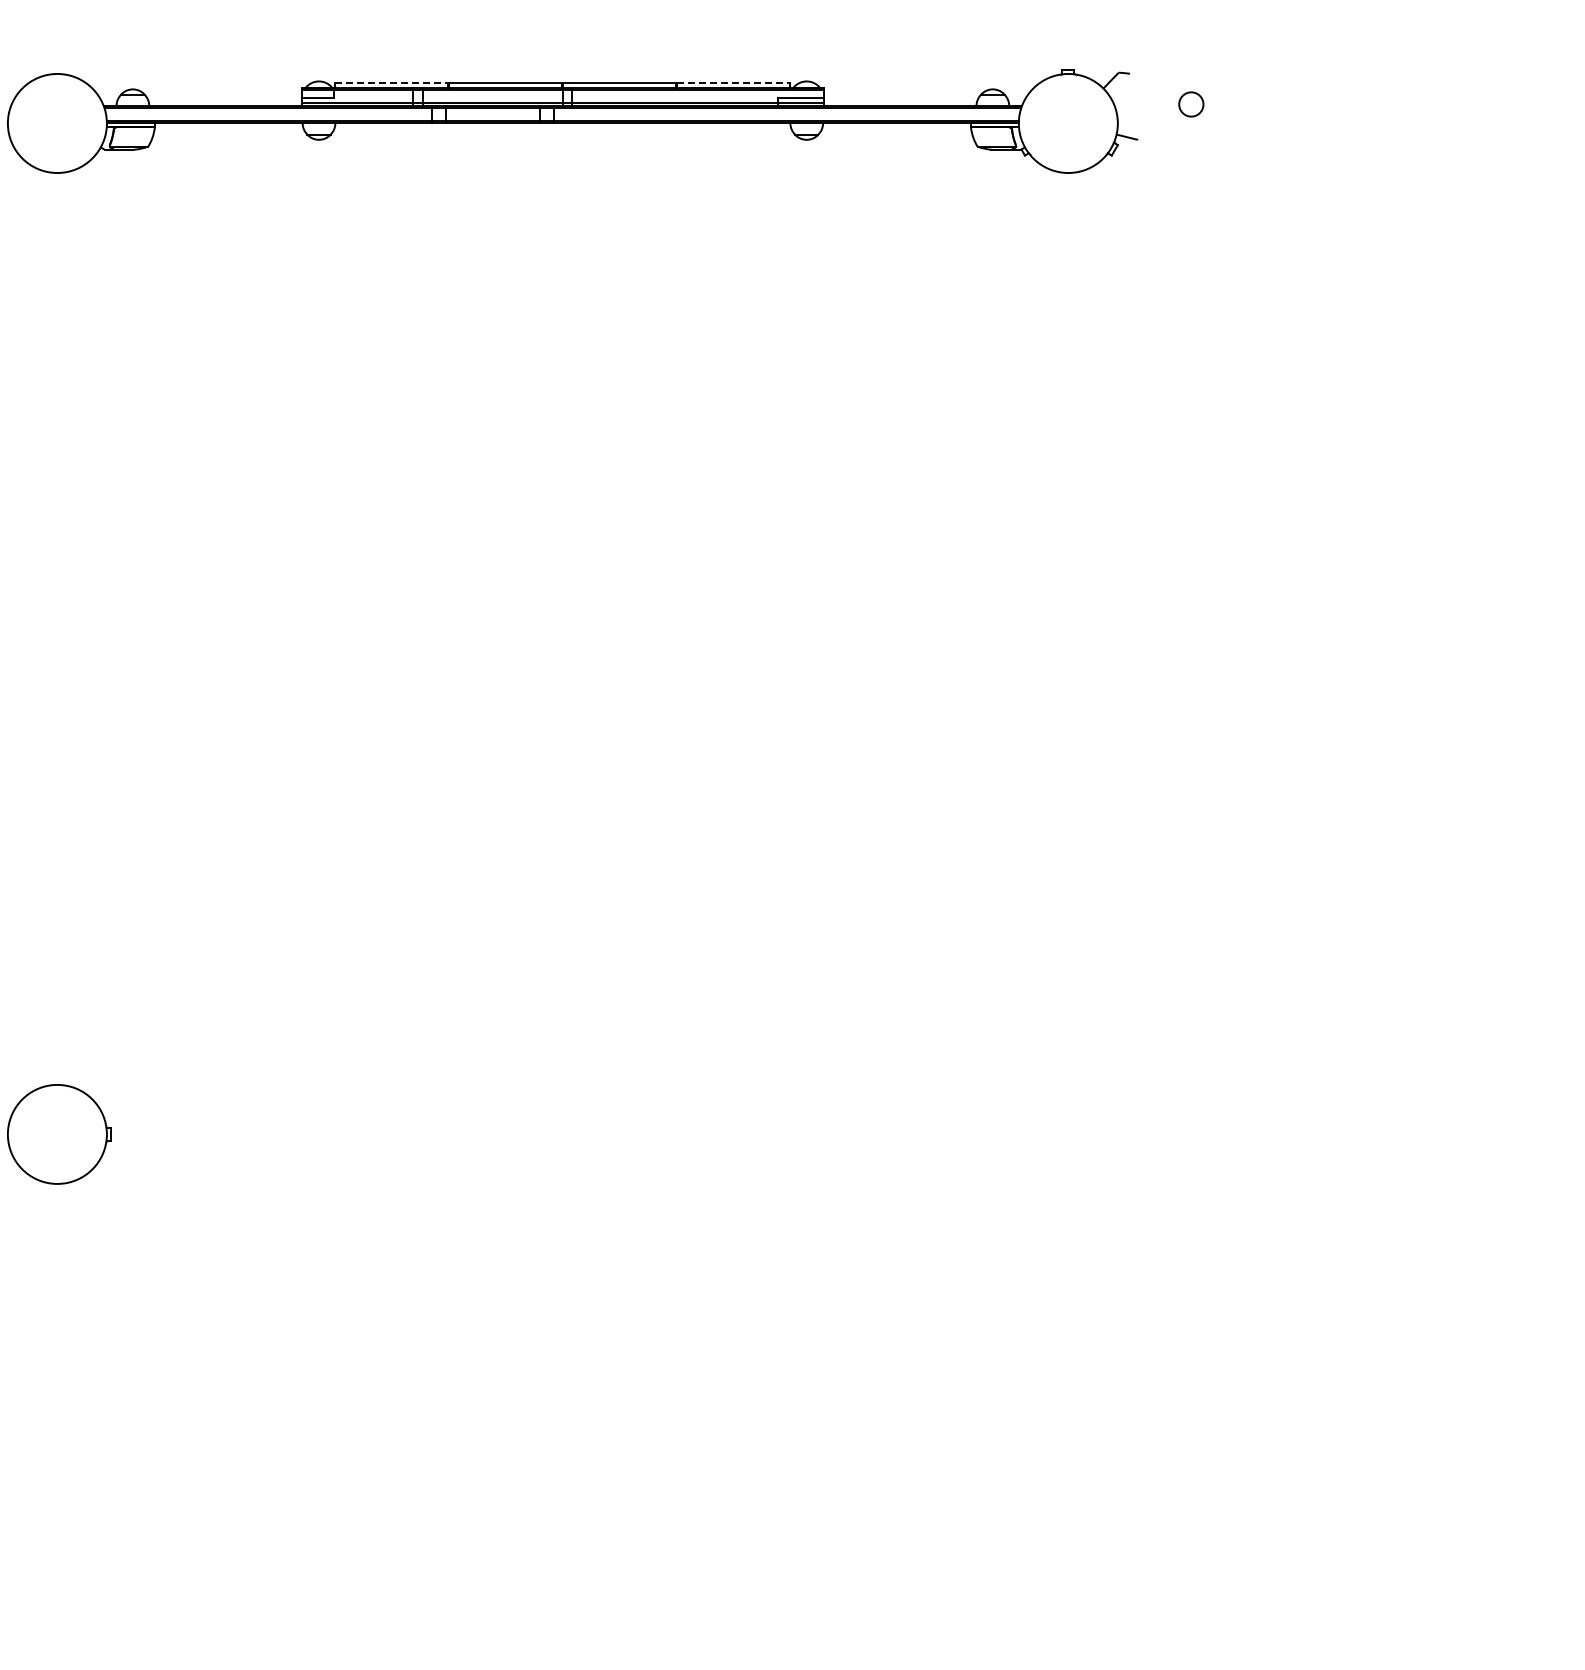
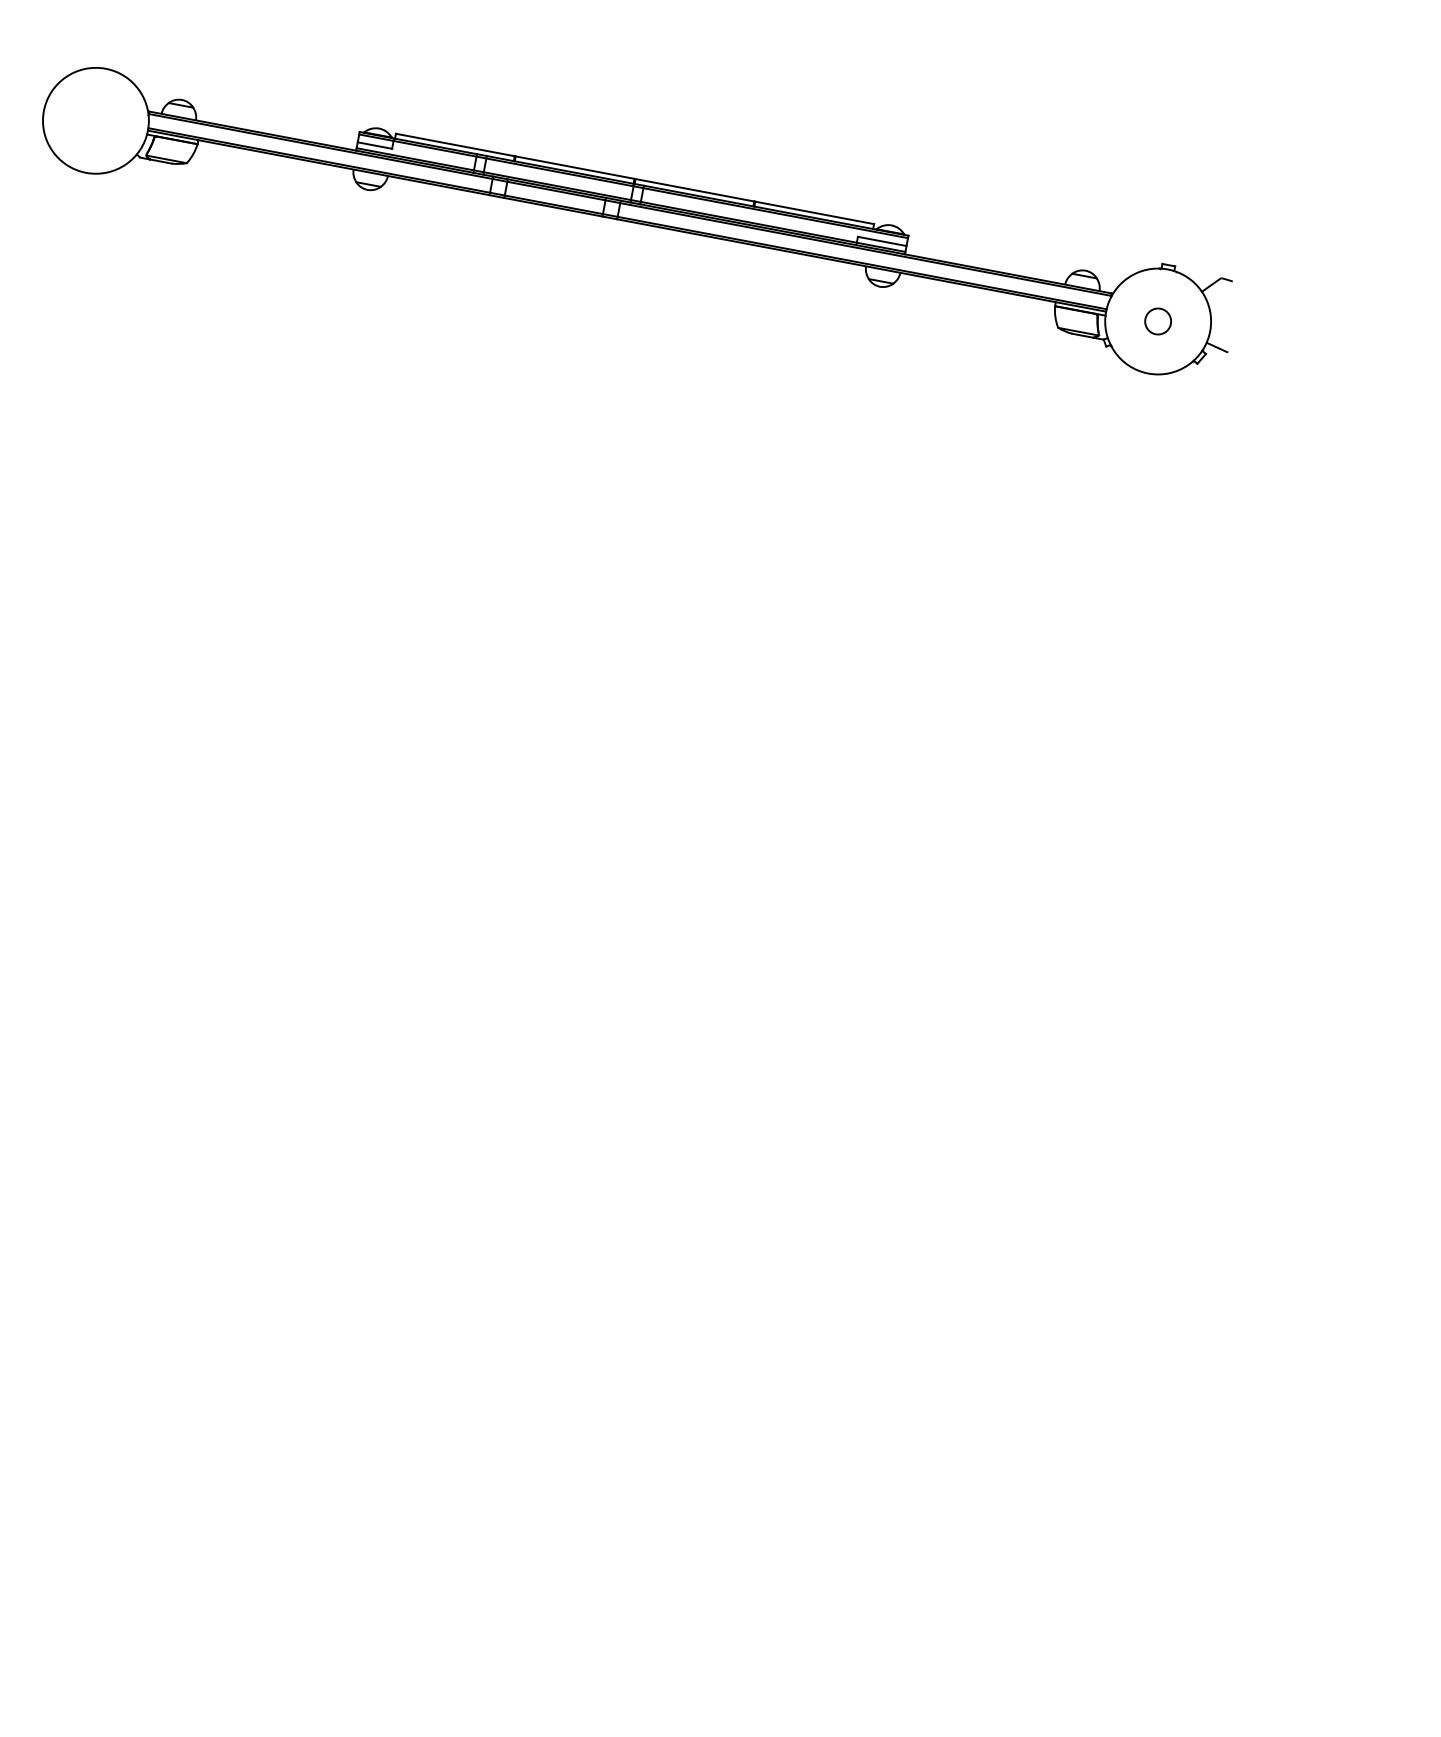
line: (391, 83) -> (454, 145), dashed -> solid
line: (733, 83) -> (814, 213), dashed -> solid
circle: (1191, 104) -> (1158, 321), moved

